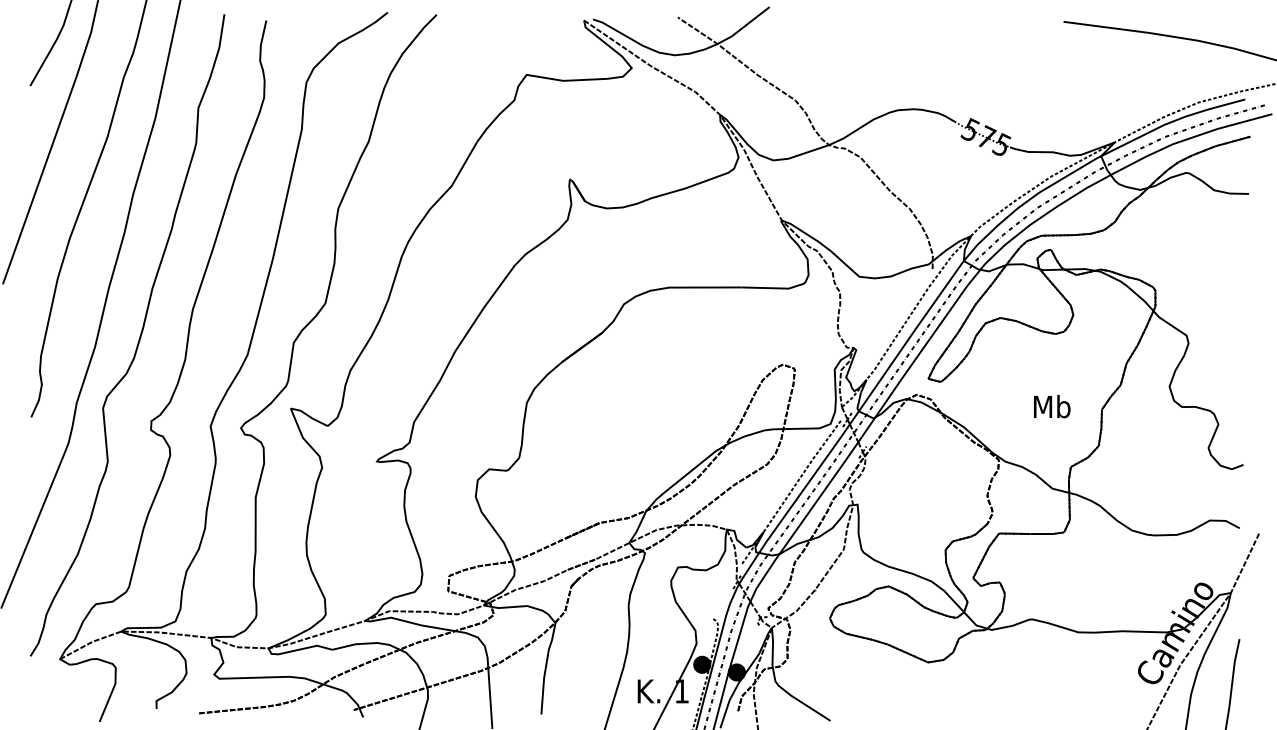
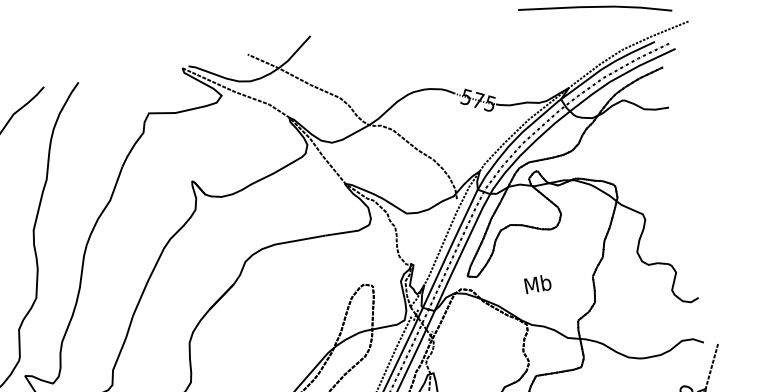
text: (1052, 406) -> (538, 283), moved

